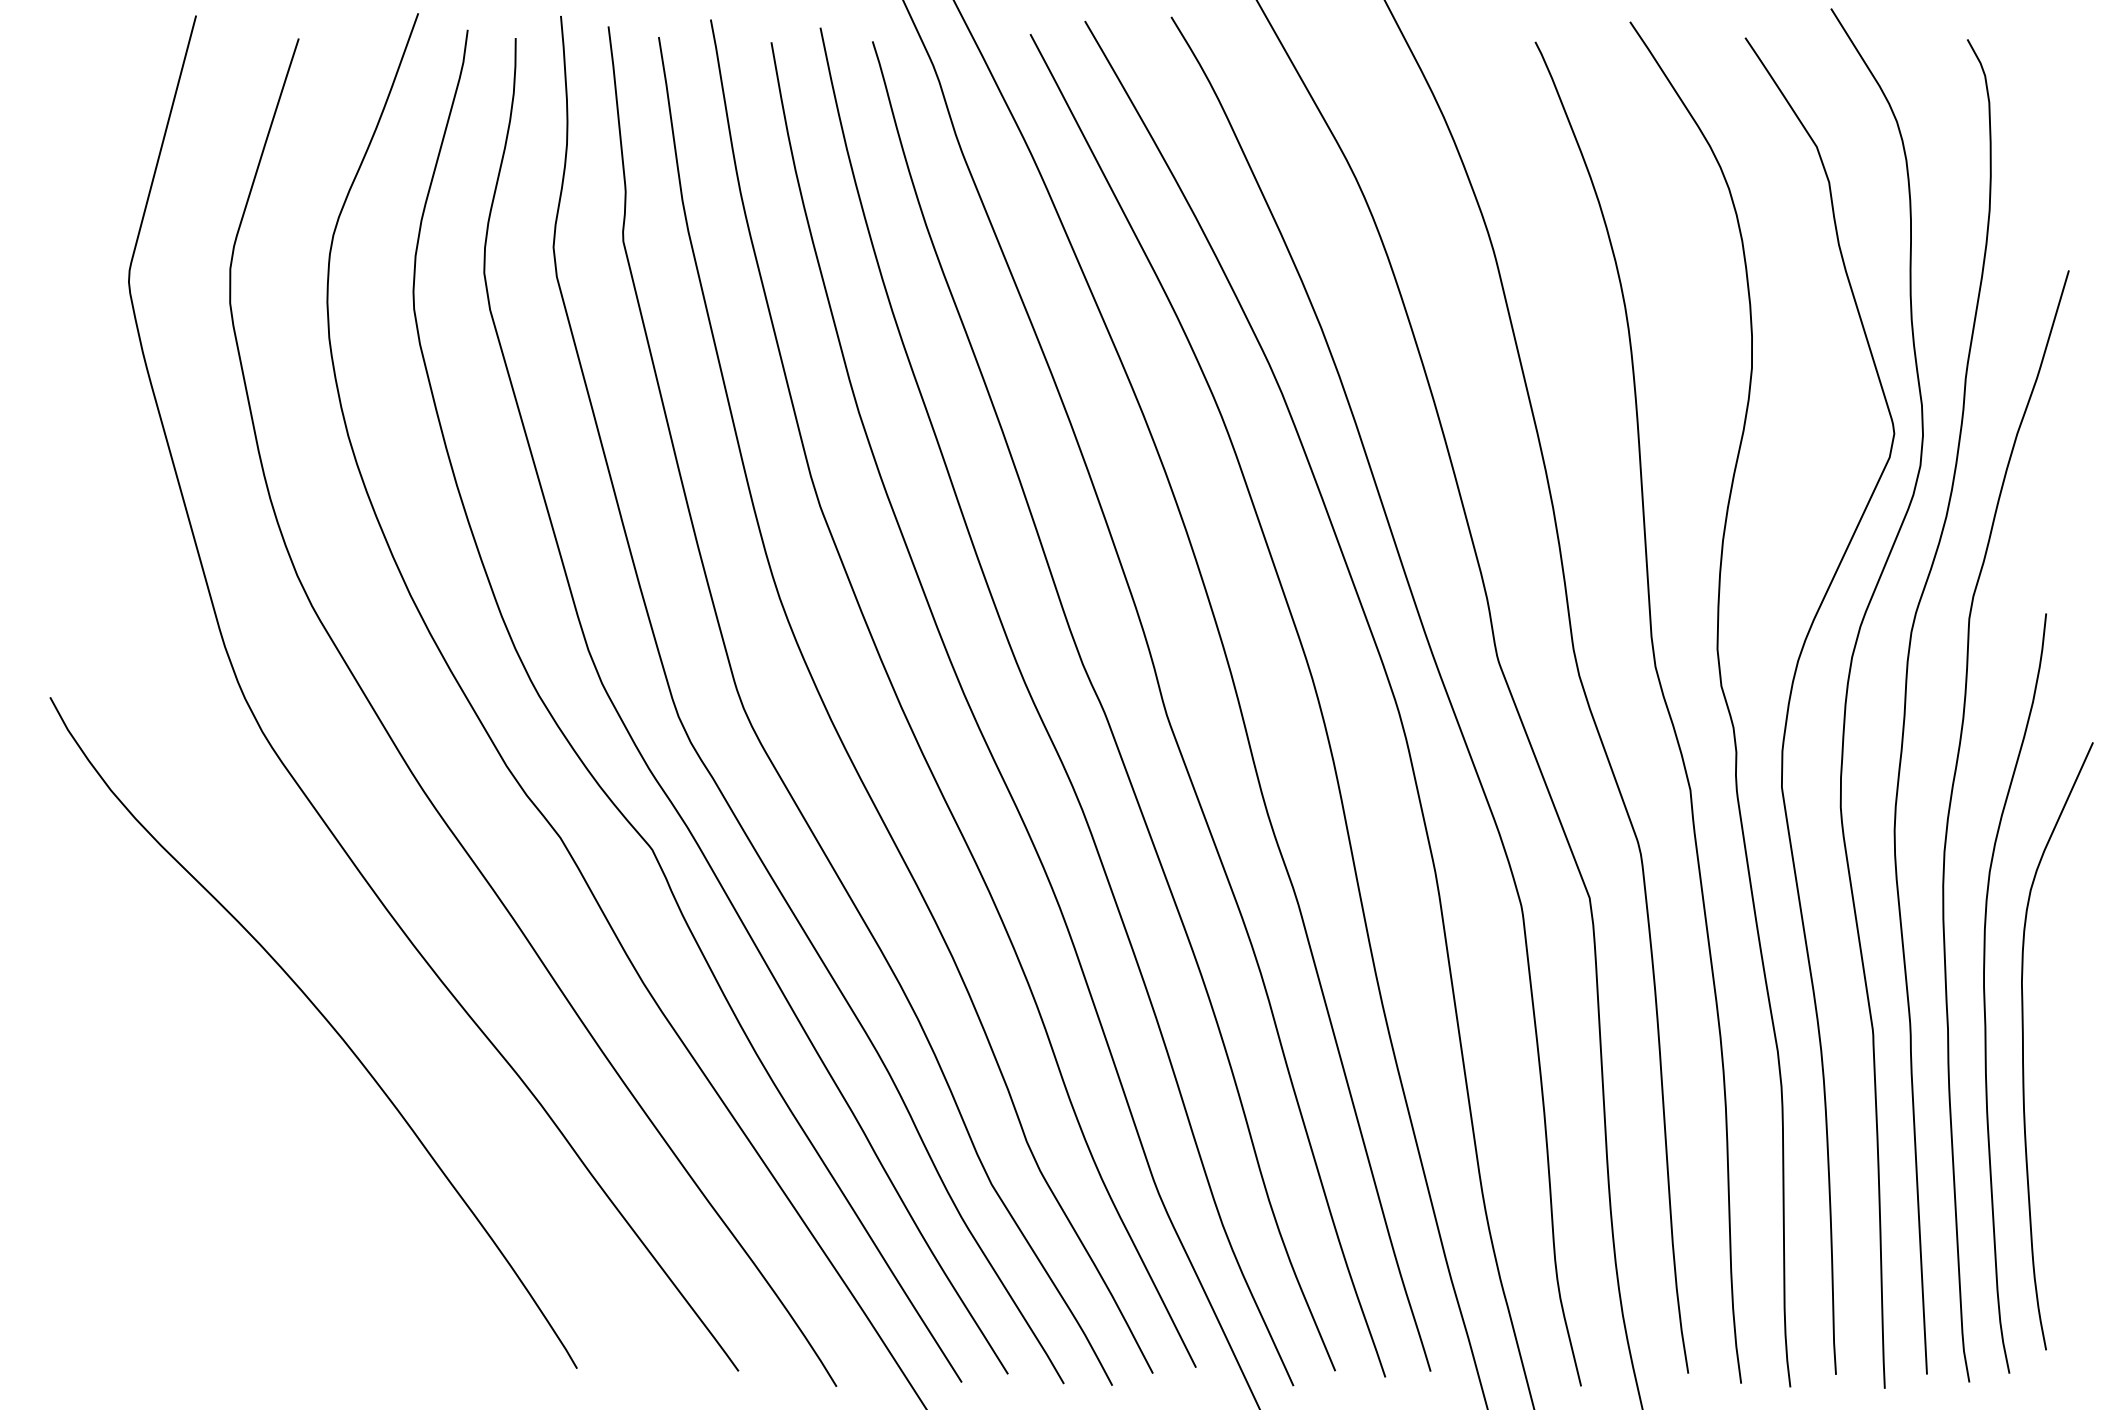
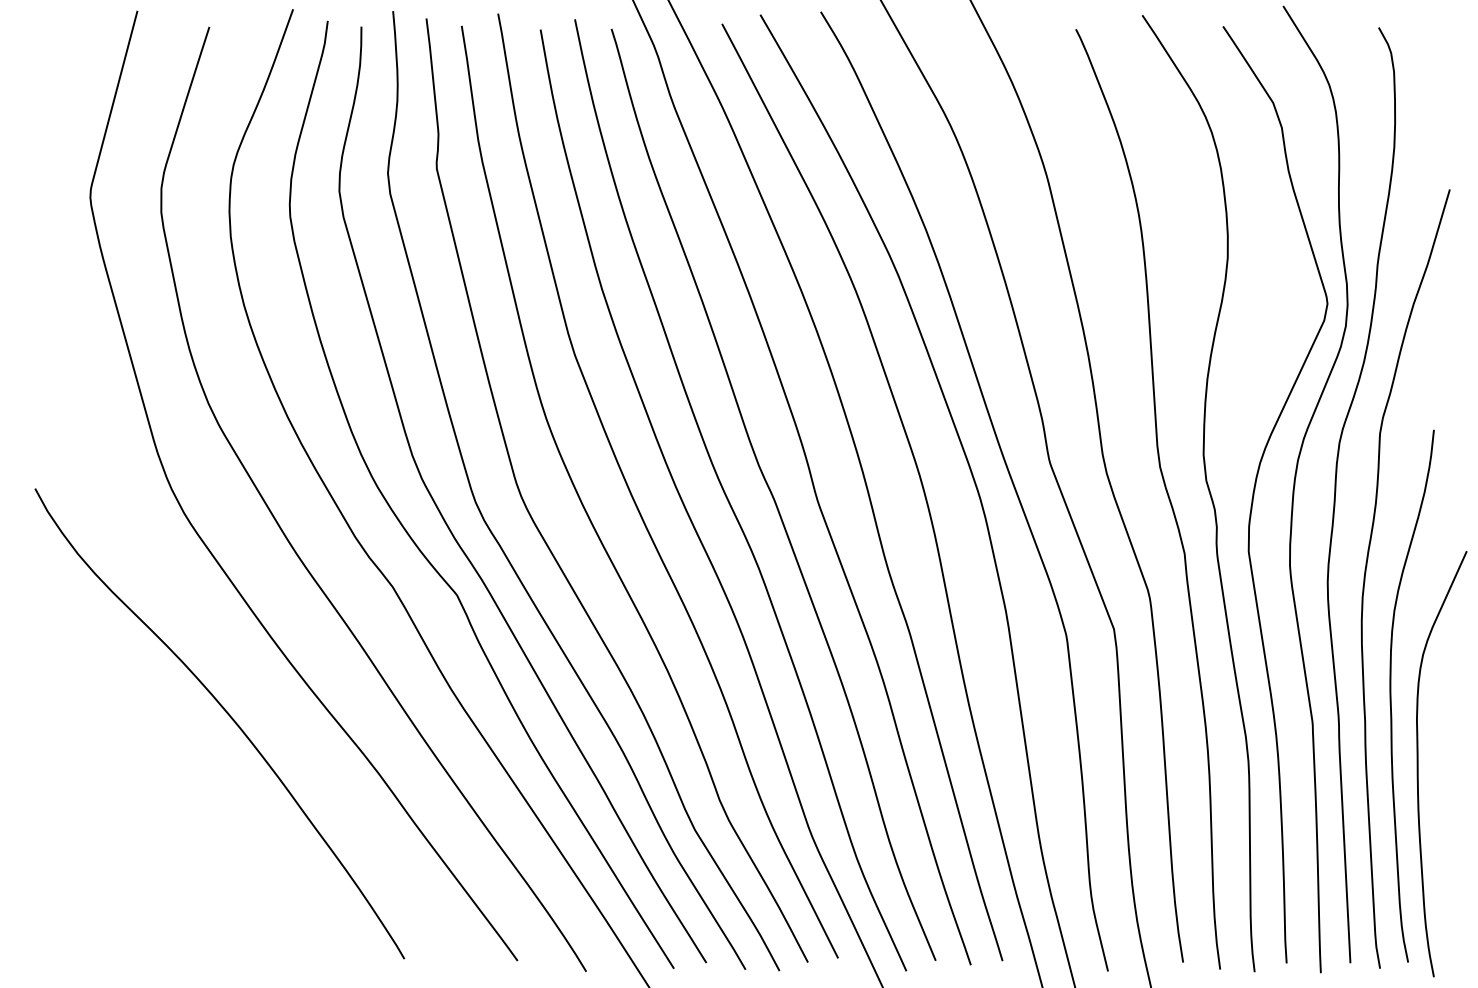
curve: (2024, 1046) -> (1418, 764), moved

